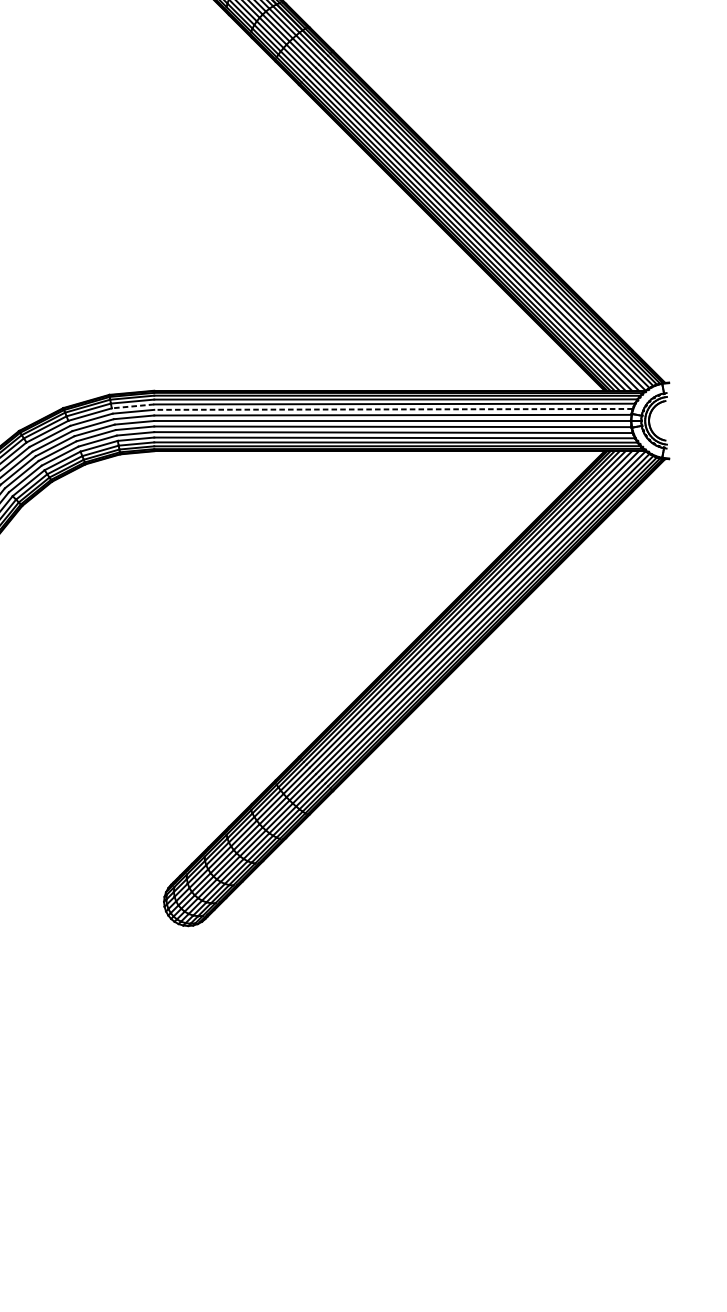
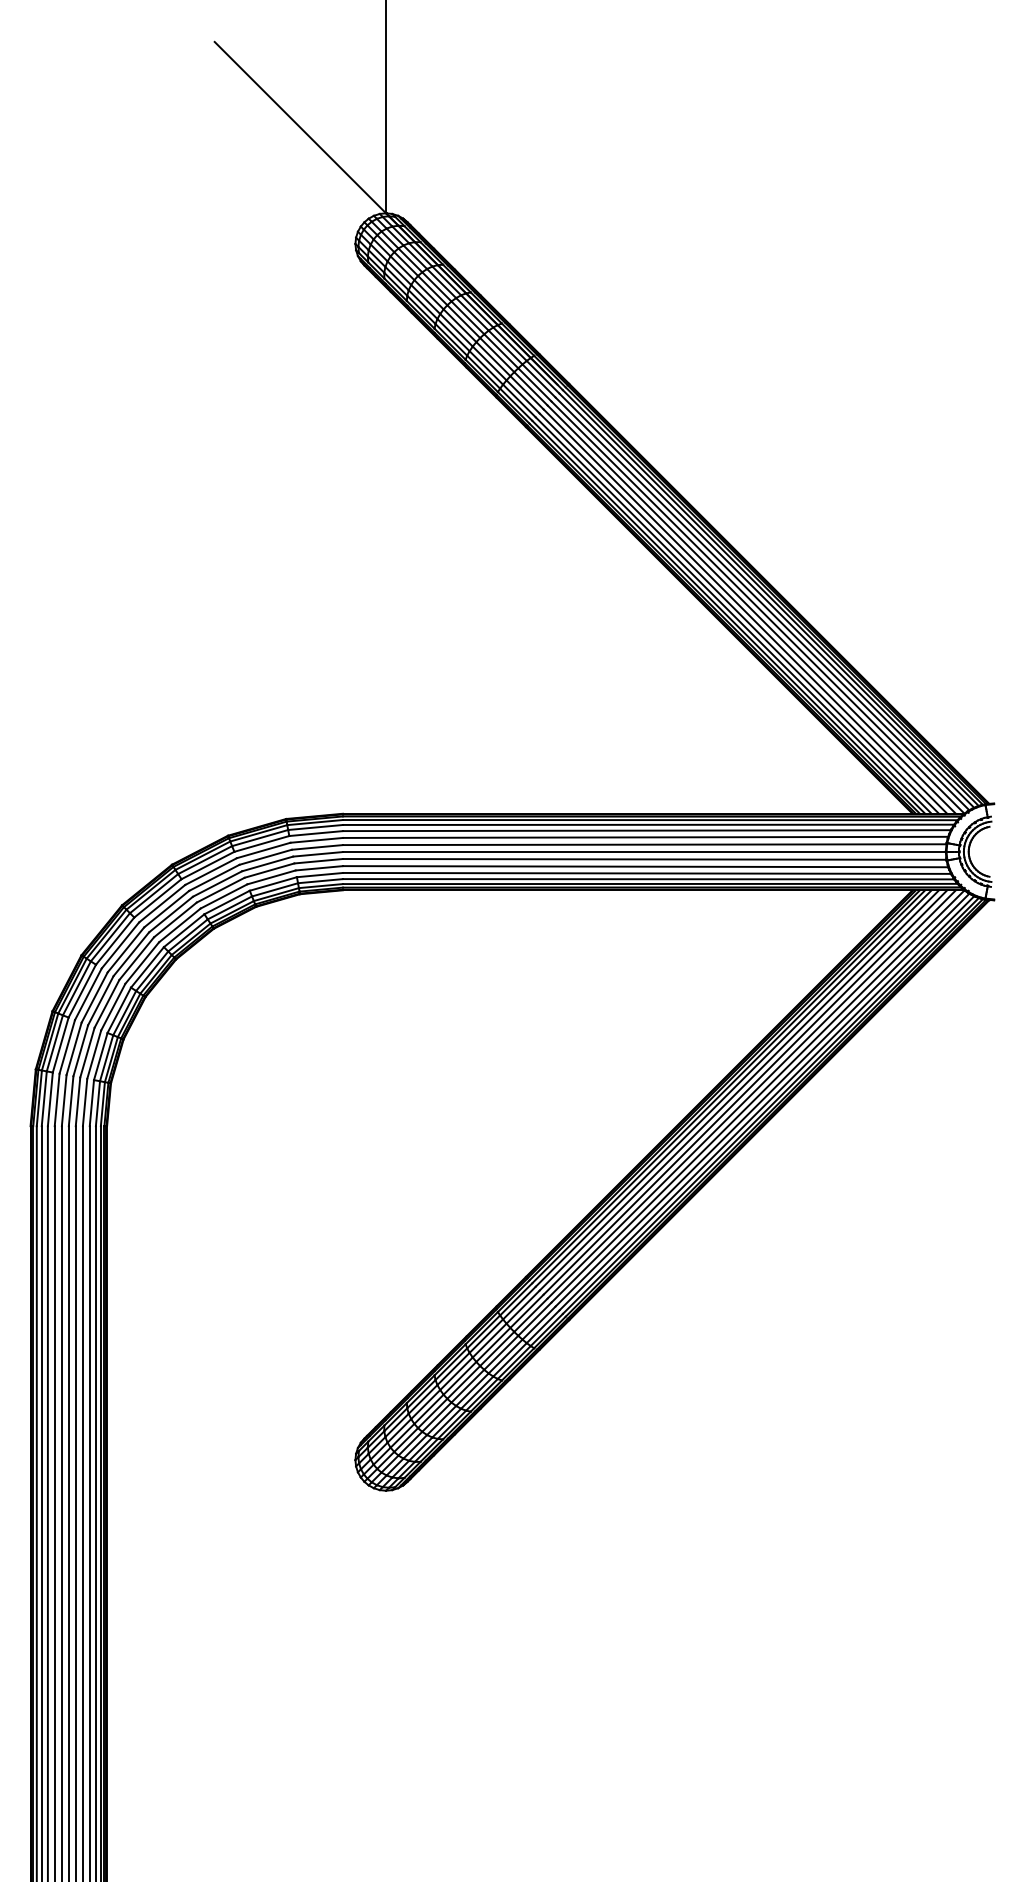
line: (133, 406) -> (316, 833), dashed -> solid
line: (393, 409) -> (645, 837), dashed -> solid

